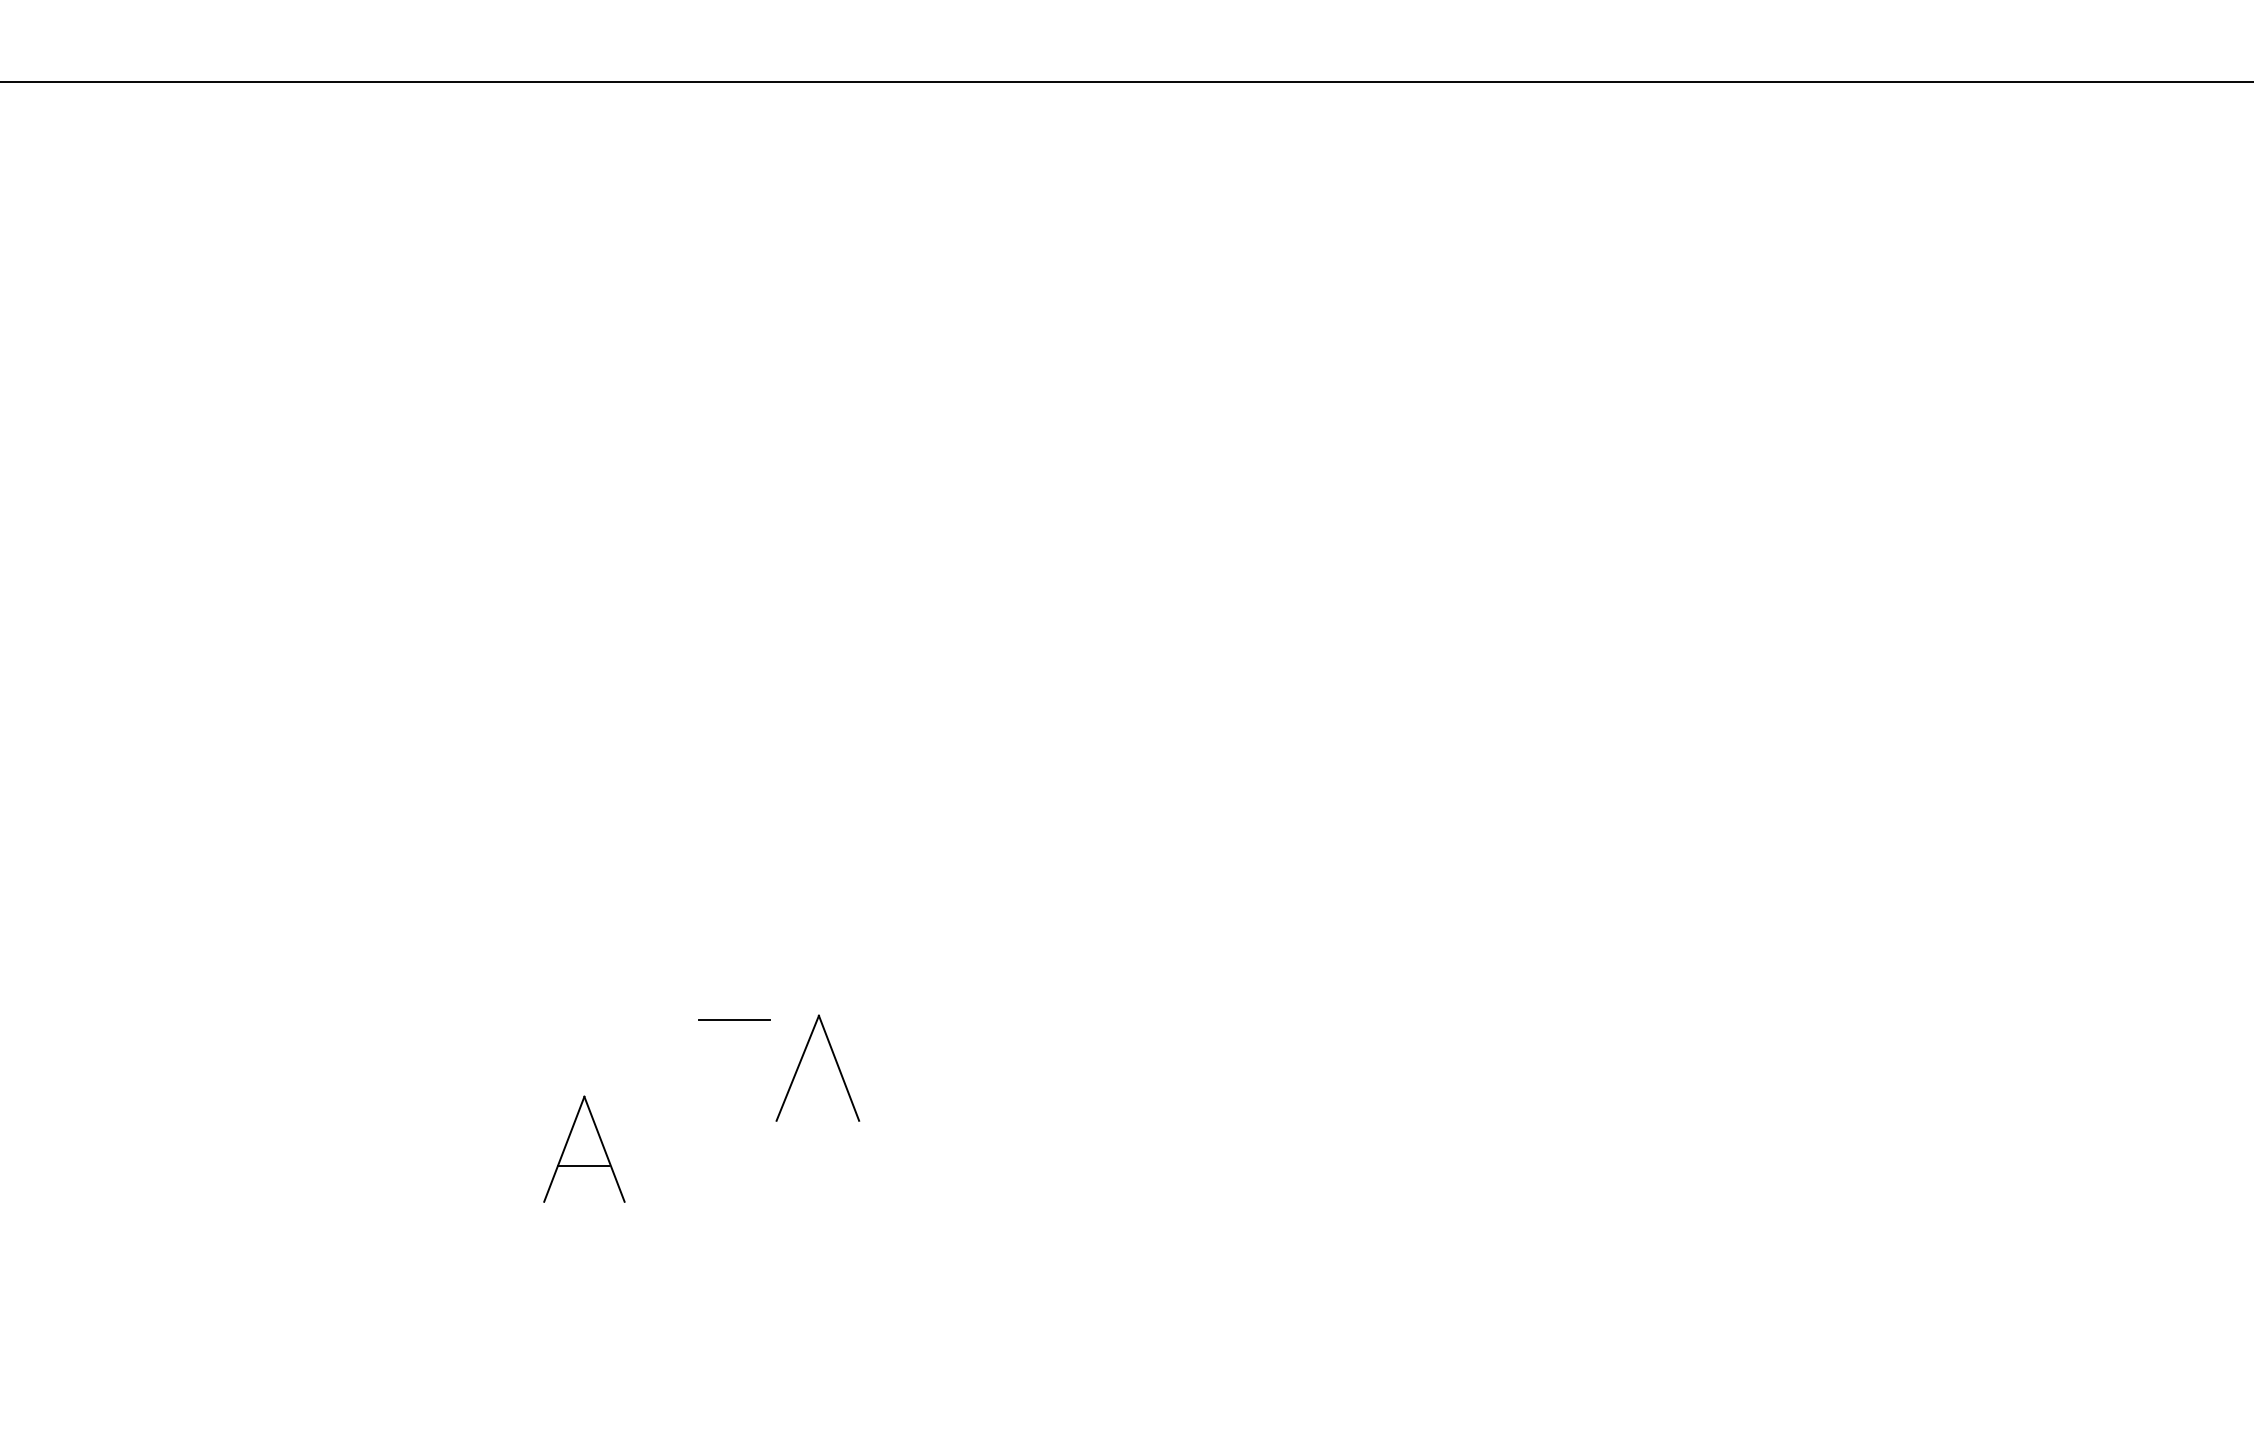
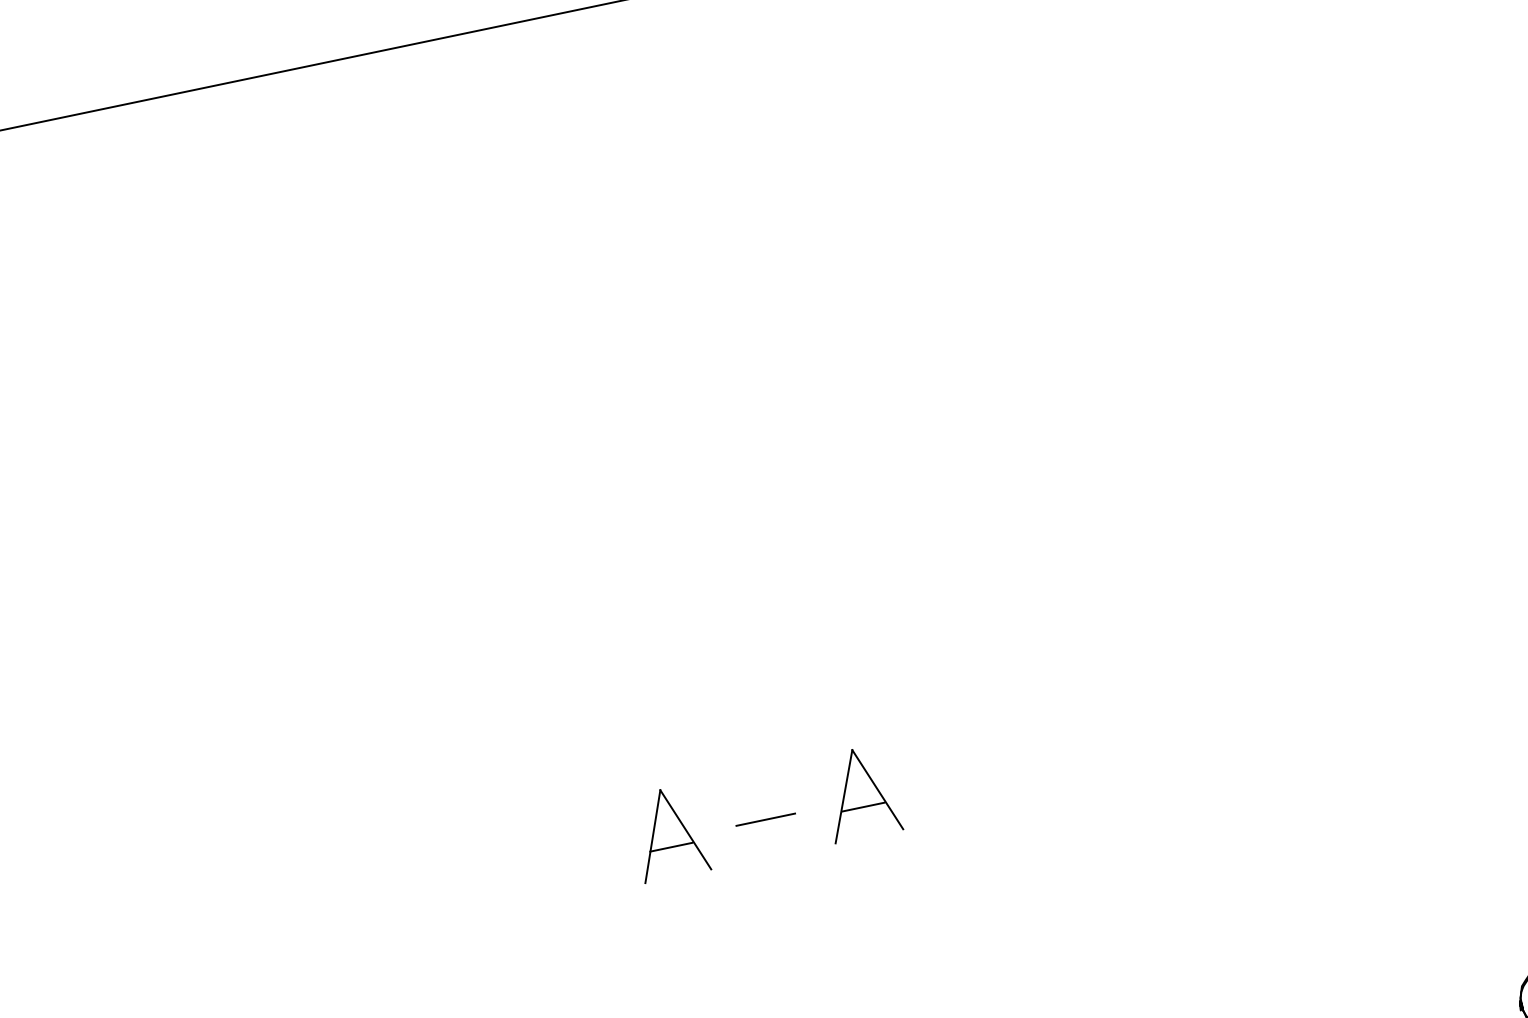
line: (734, 1019) -> (765, 819), moved
line: (817, 1085) -> (863, 807), added
part: (584, 1148) -> (669, 832), moved

